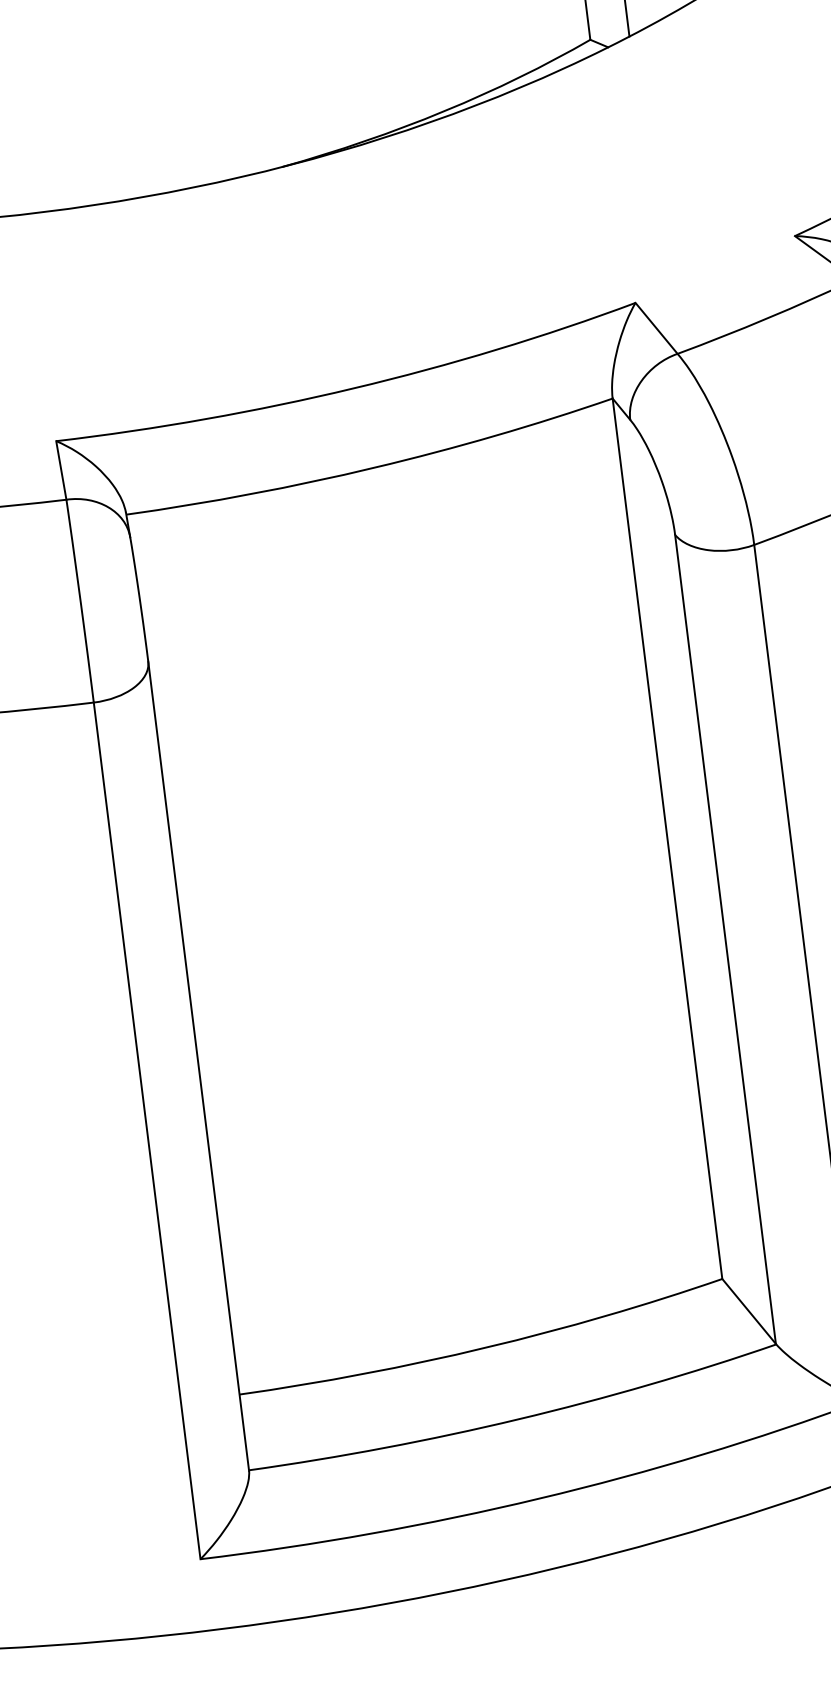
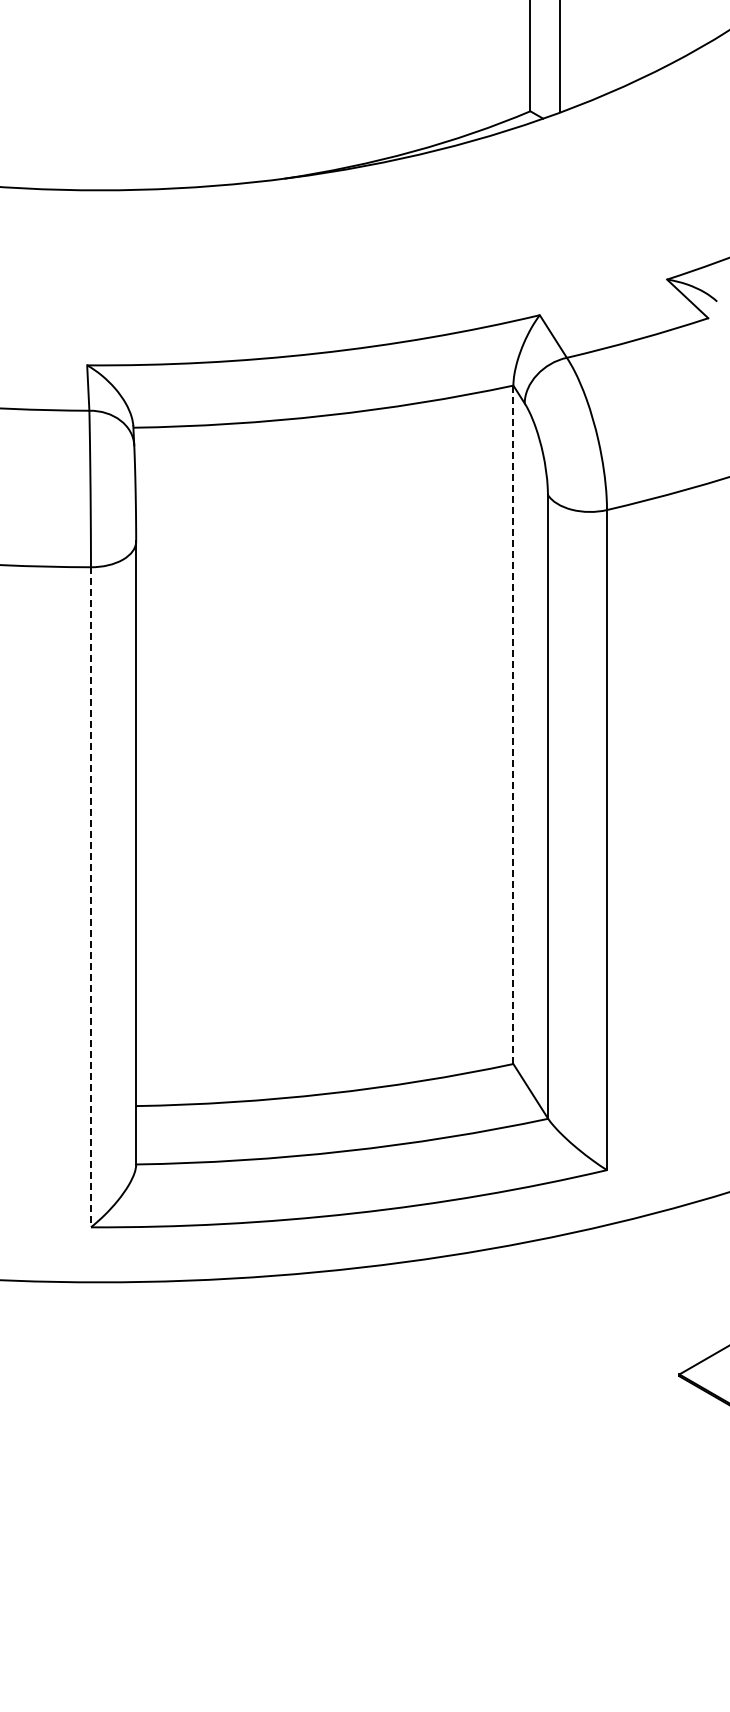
line: (667, 839) -> (513, 725), solid -> dashed
line: (146, 1131) -> (90, 897), solid -> dashed

